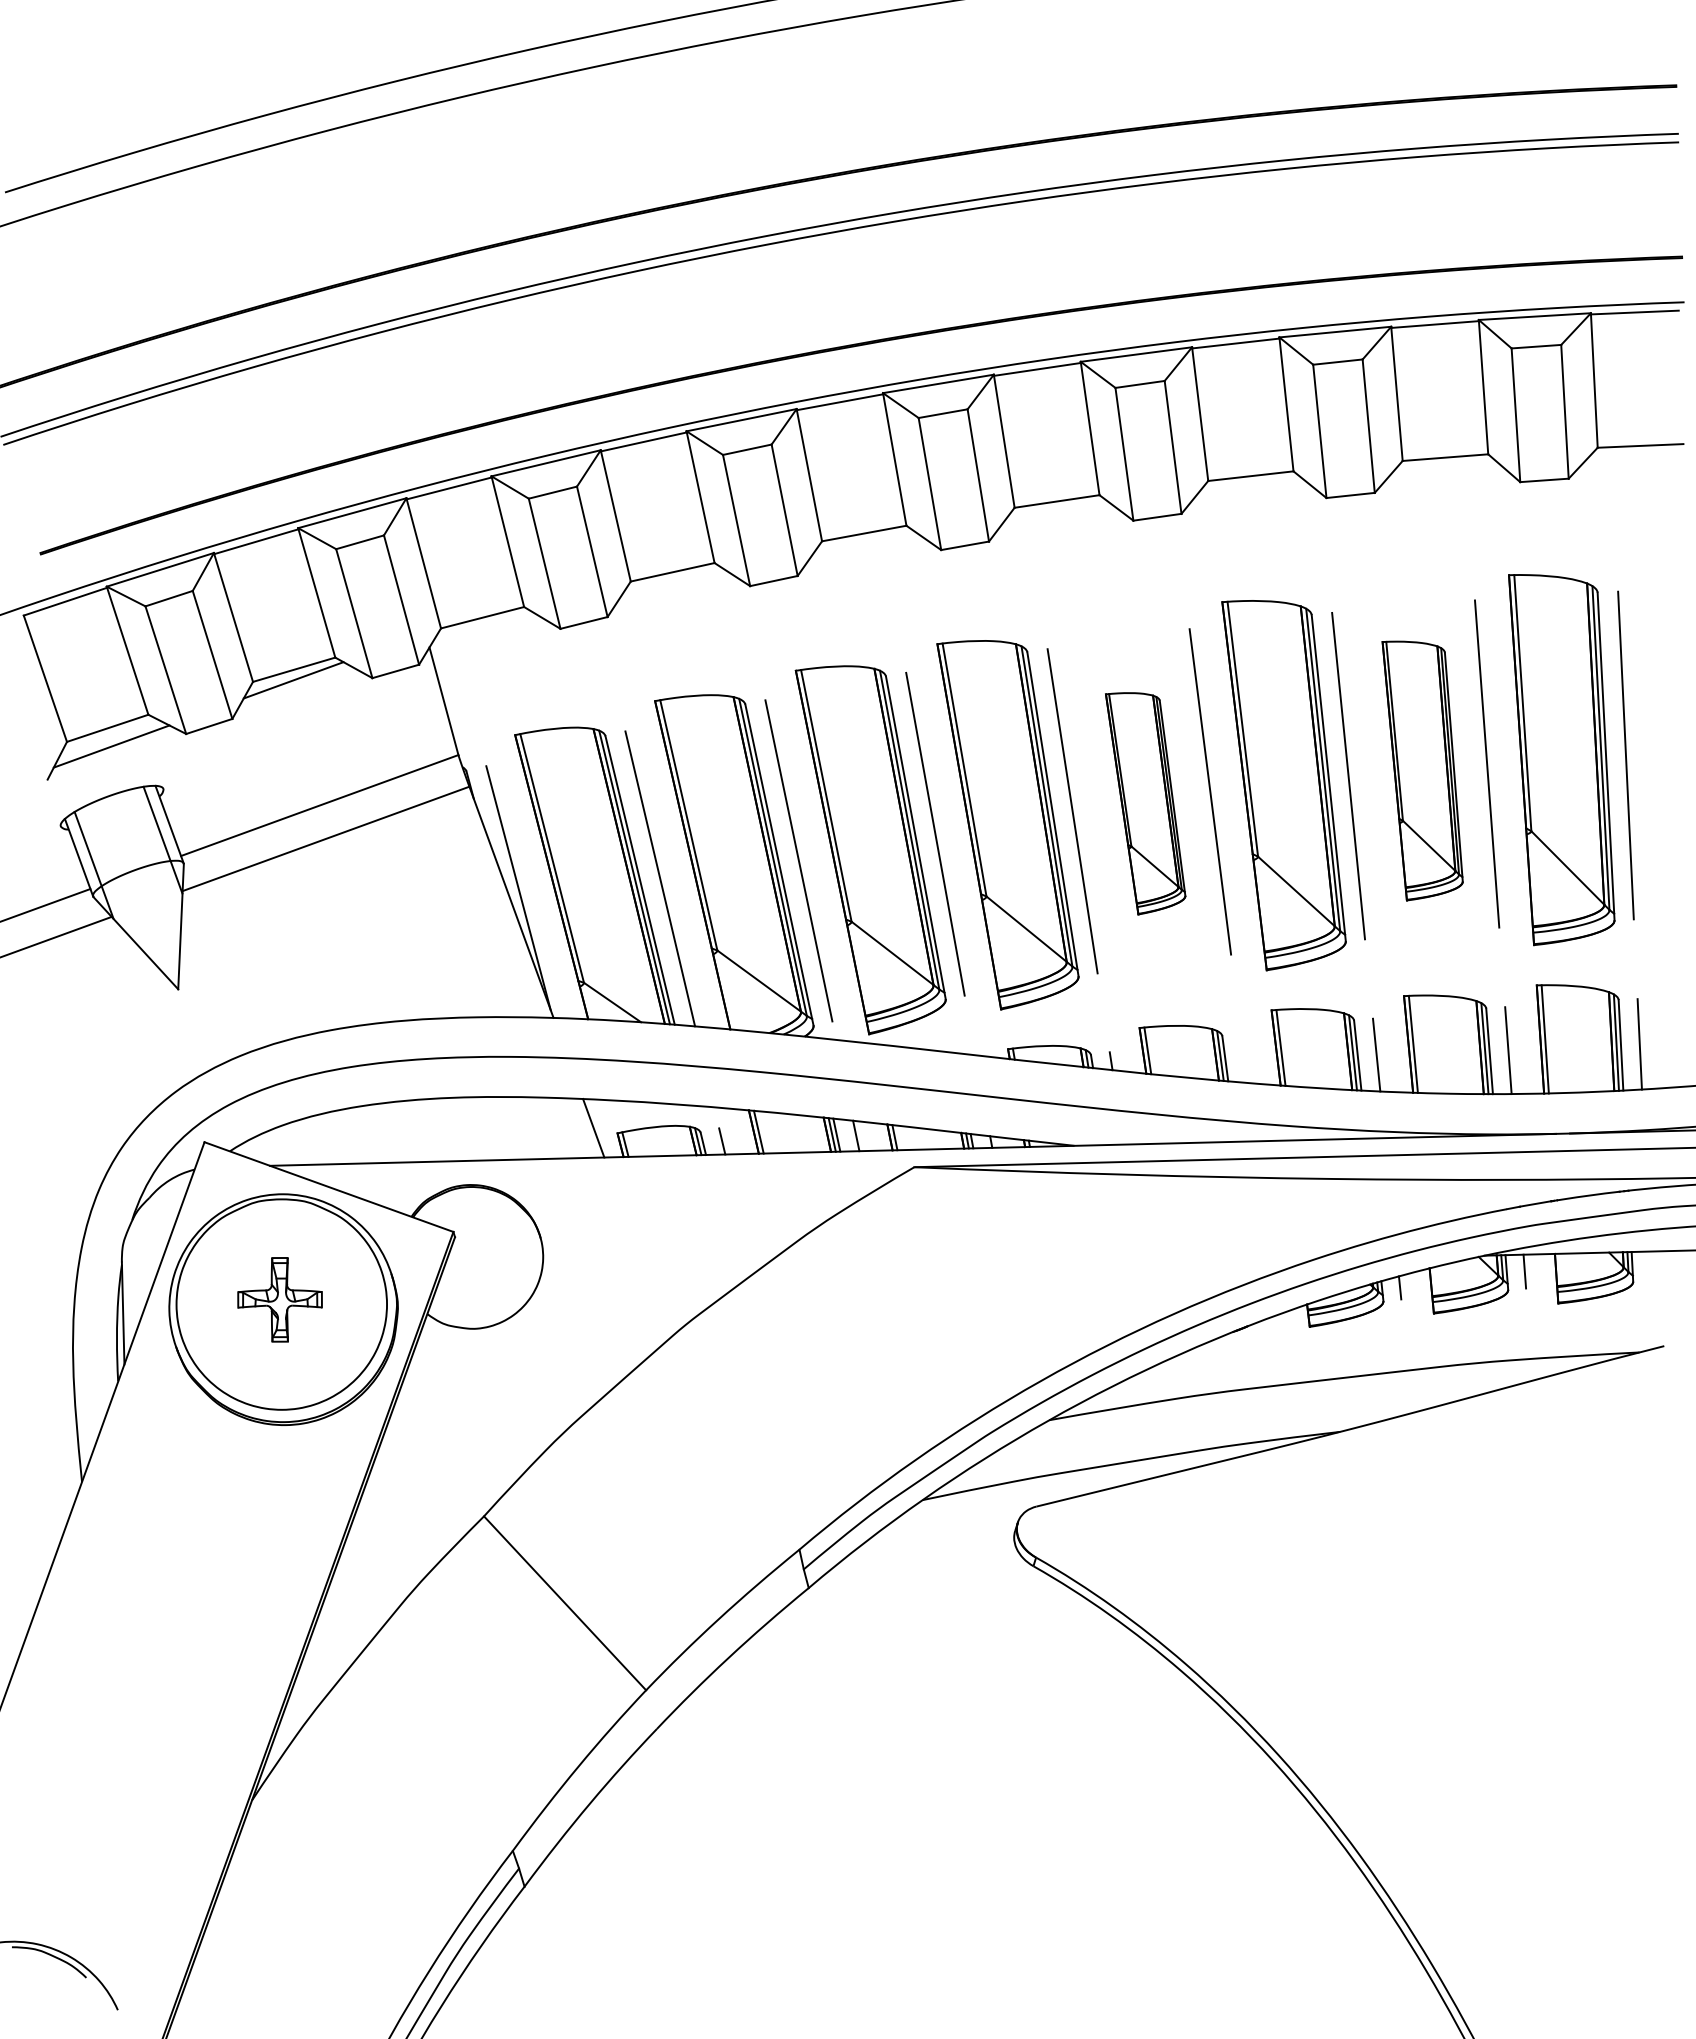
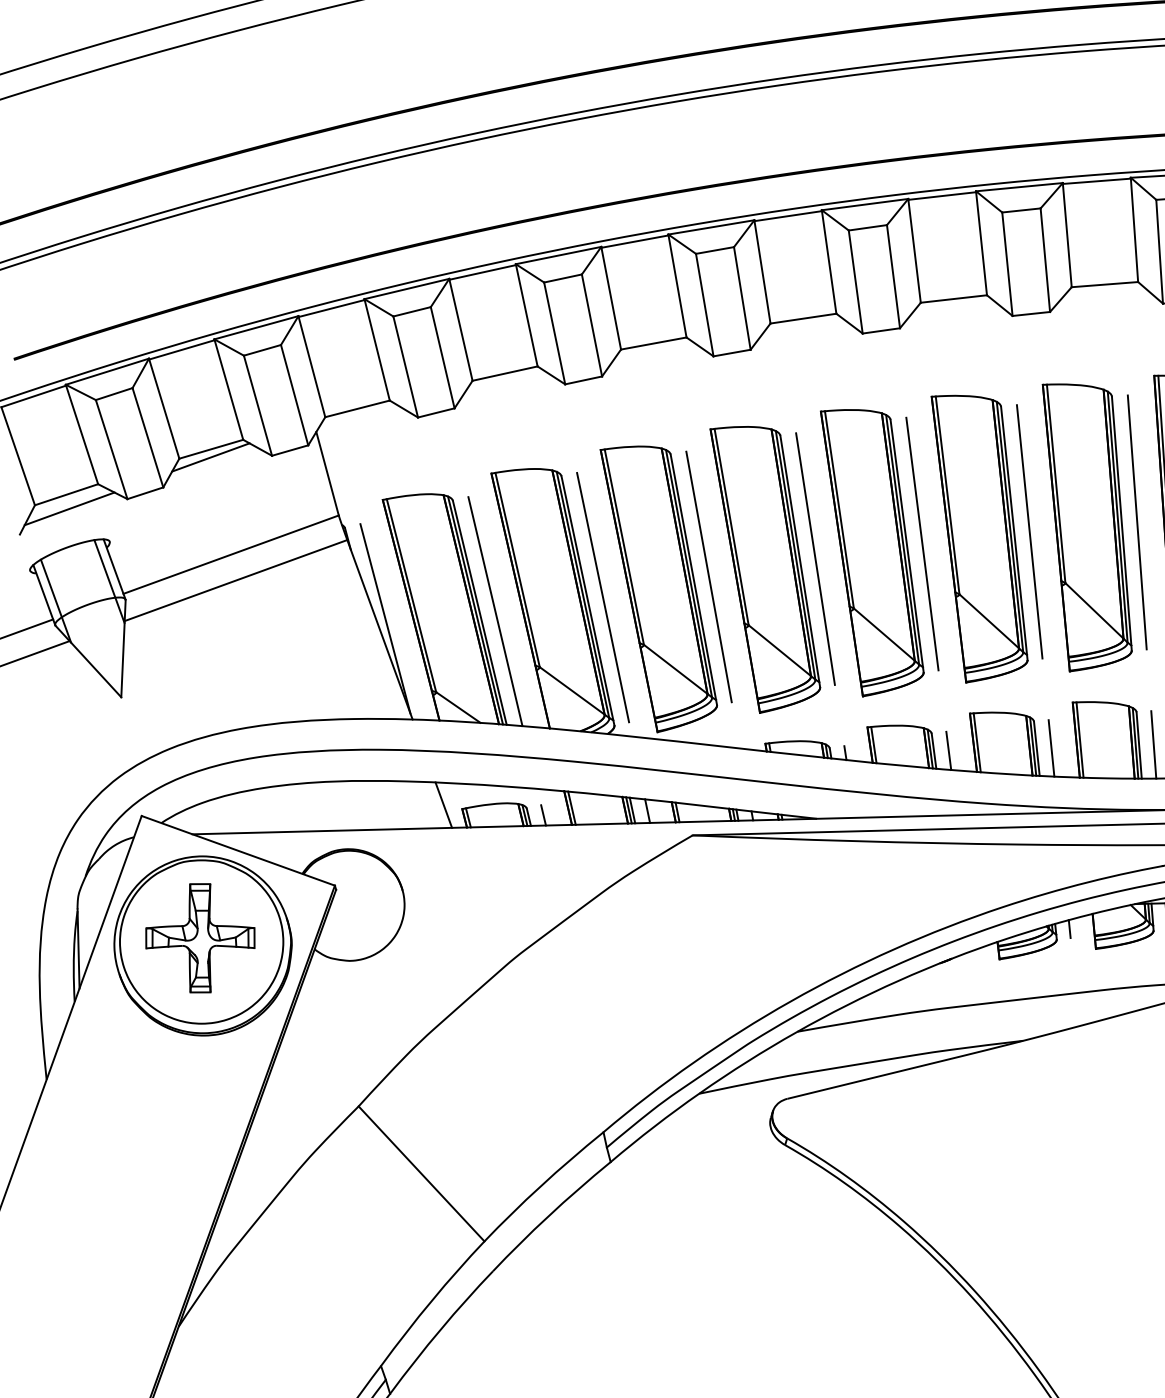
part: (1422, 770) -> (1087, 527), size x1.43
part: (1145, 803) -> (872, 553), size x1.67
line: (1244, 1057) -> (948, 750), added
part: (279, 1299) -> (199, 938), size x1.67

